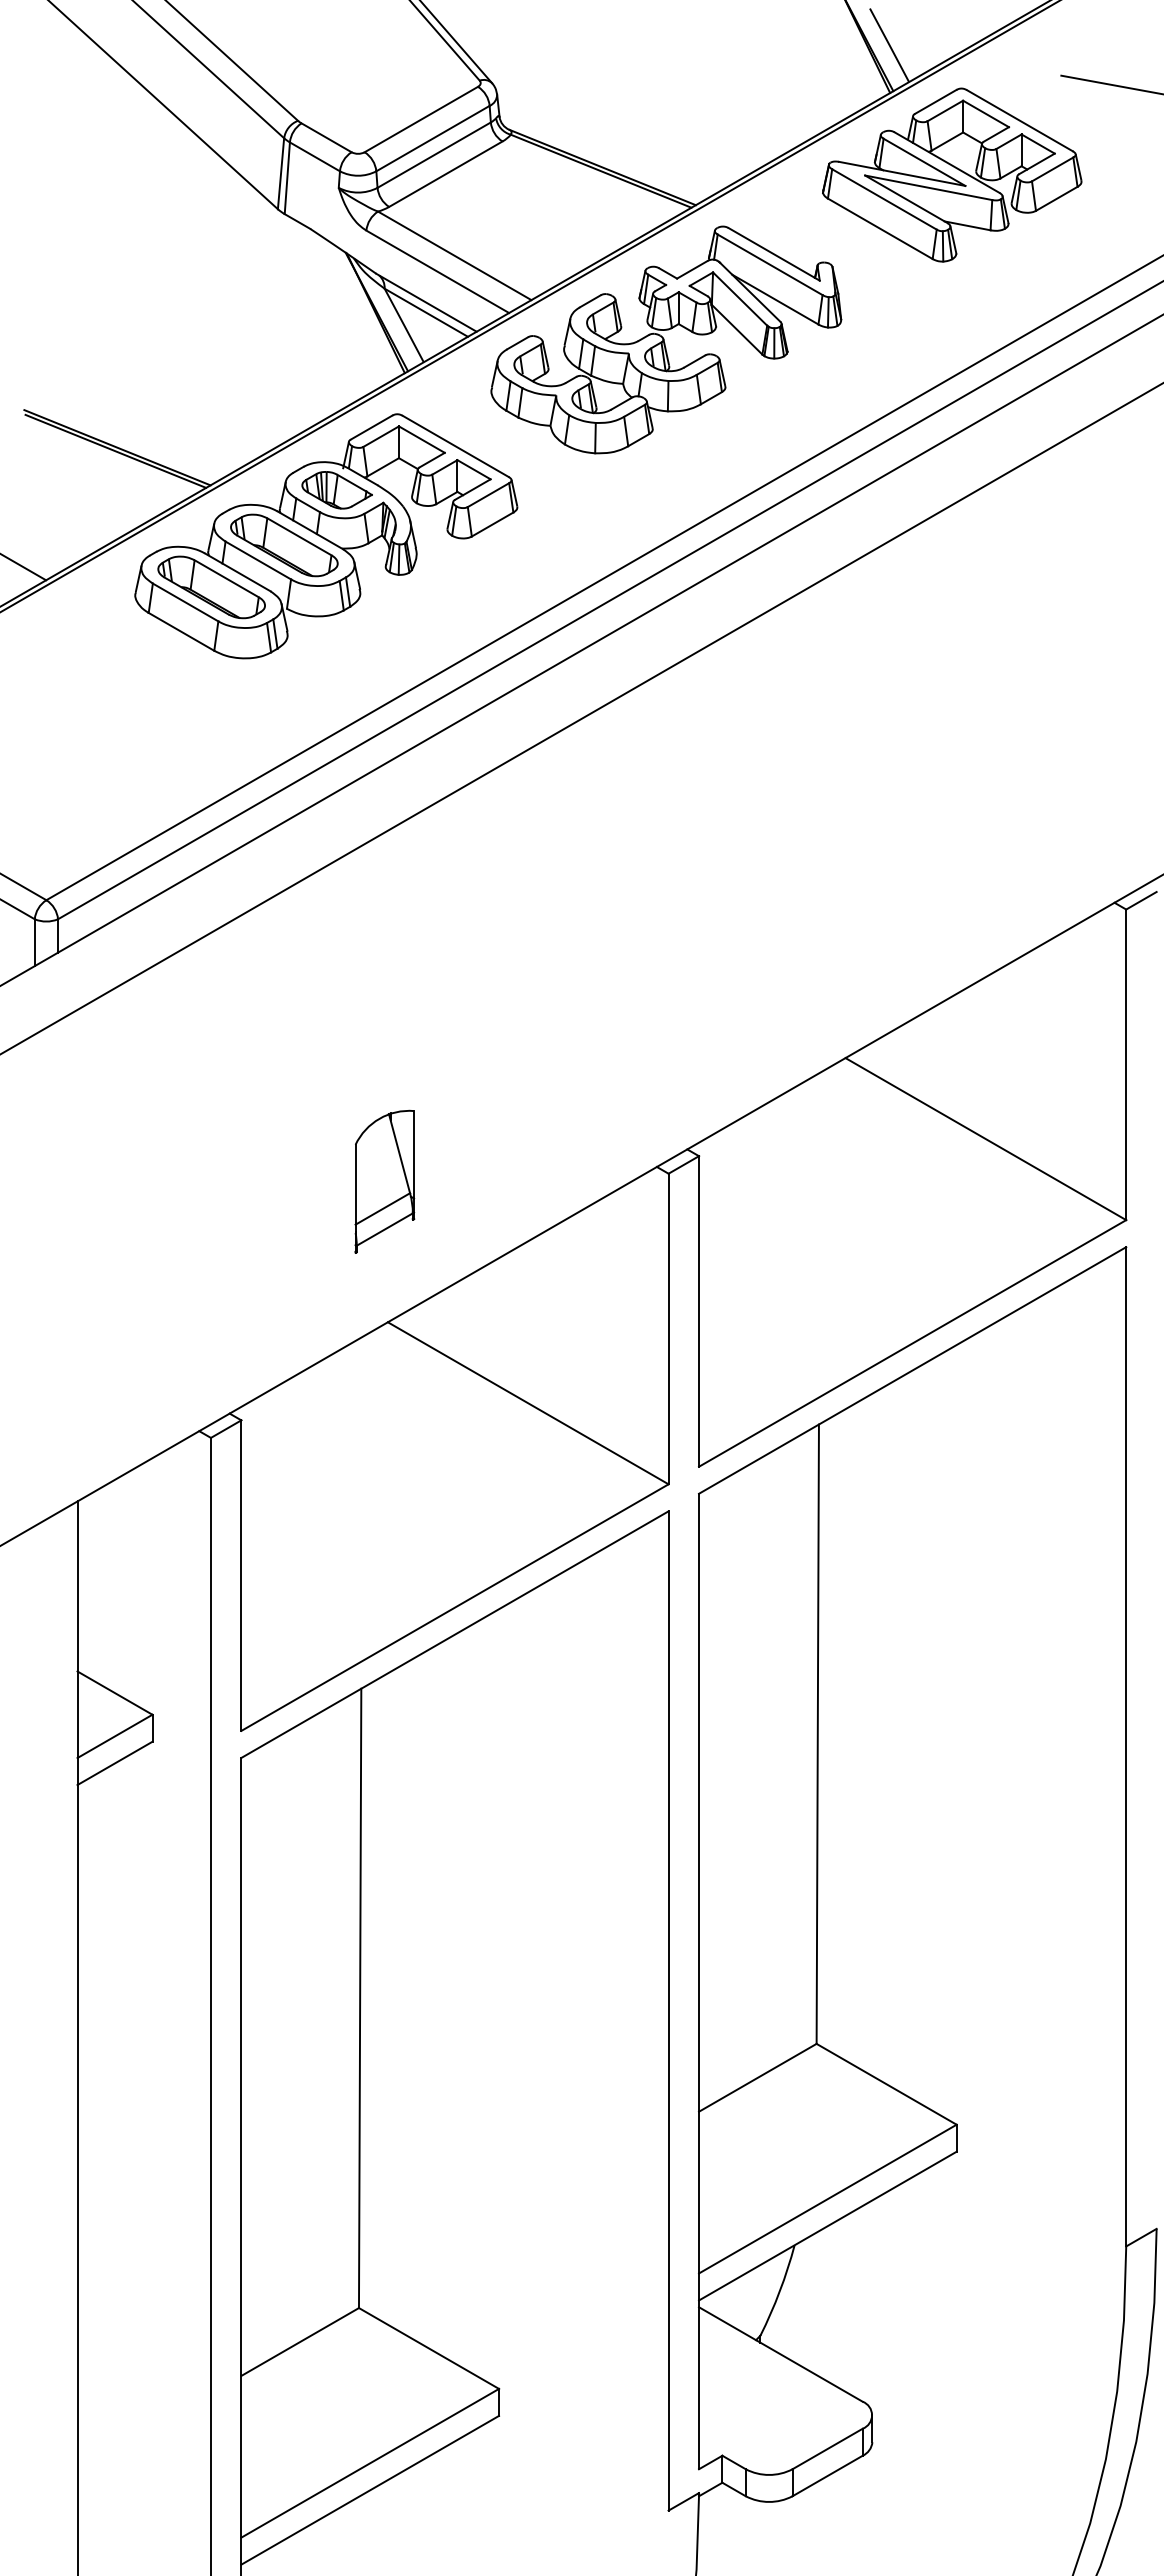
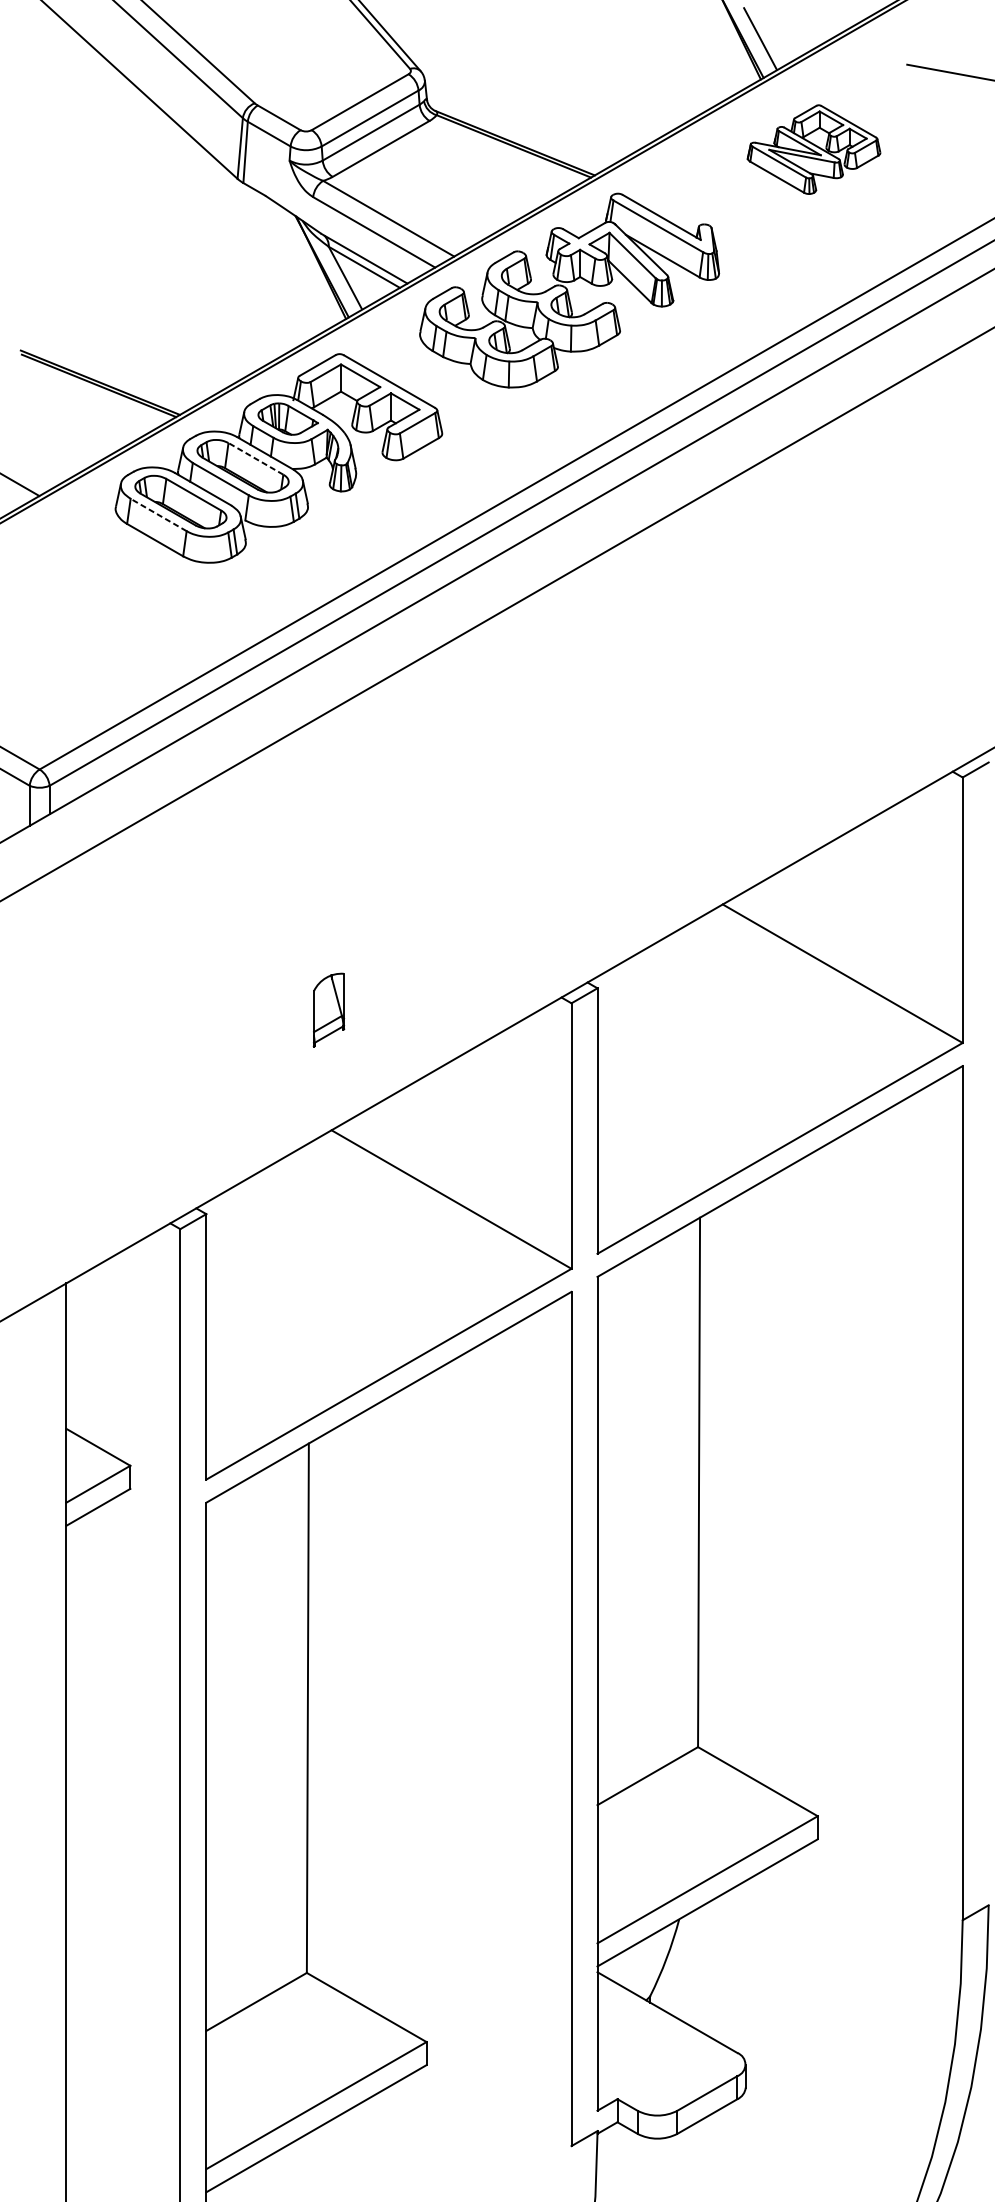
part: (952, 174) -> (814, 149), size x0.6
line: (298, 536) -> (255, 458), solid -> dashed
line: (185, 602) -> (158, 515), solid -> dashed
part: (384, 1181) -> (328, 1009), size x0.6

